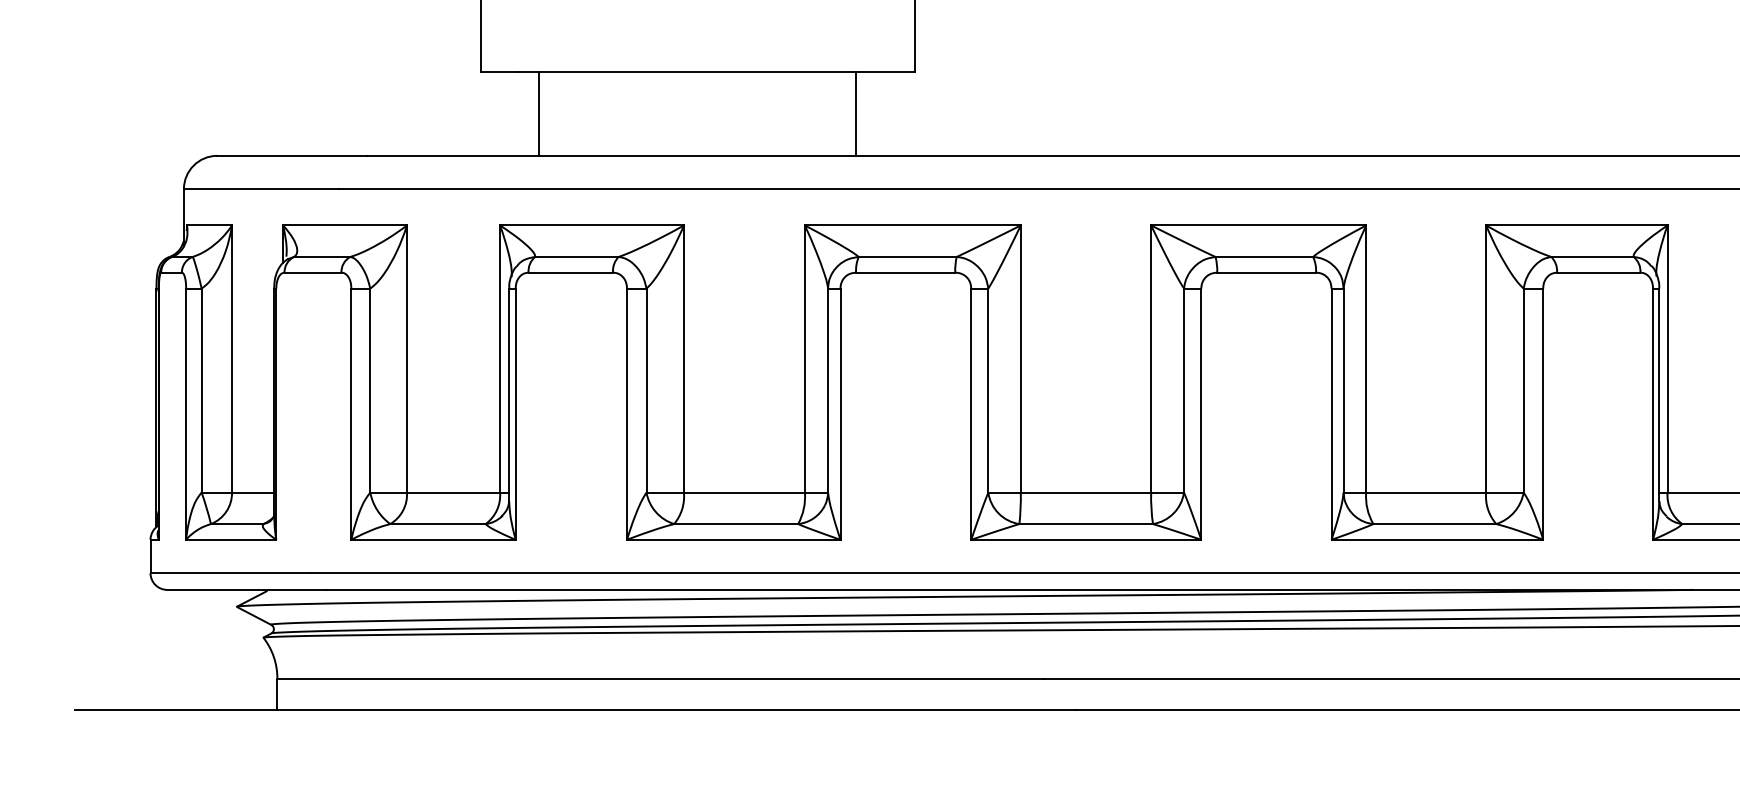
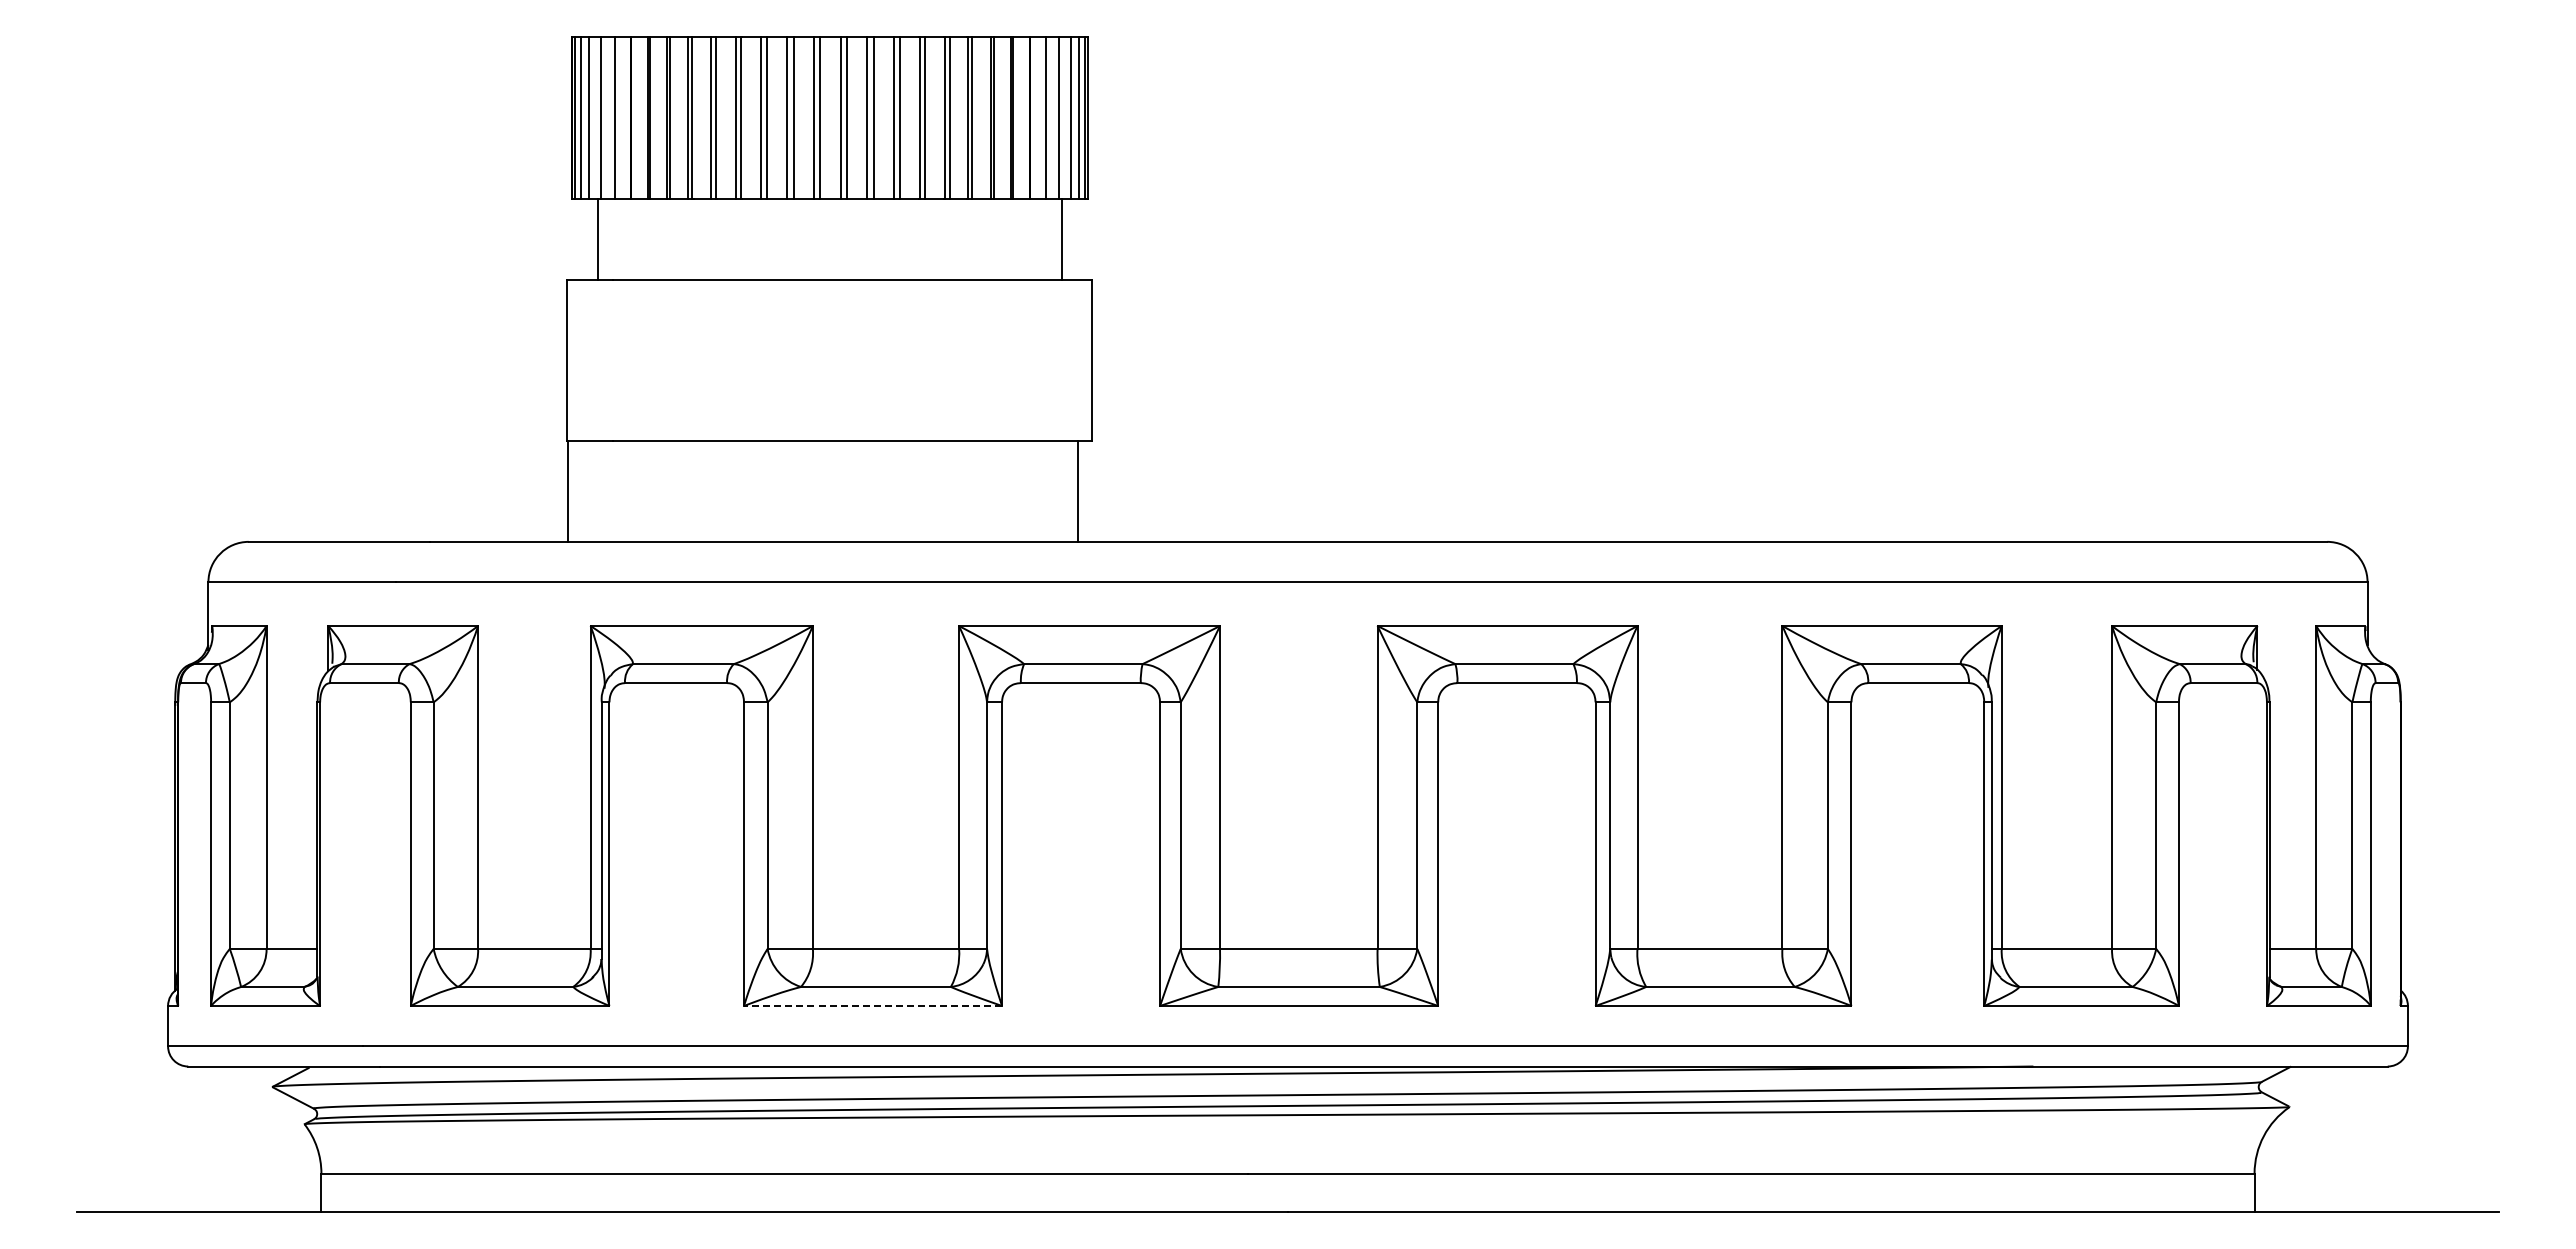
line: (539, 113) -> (568, 490), moved
line: (856, 113) -> (1078, 490), moved
line: (733, 539) -> (872, 1005), solid -> dashed

